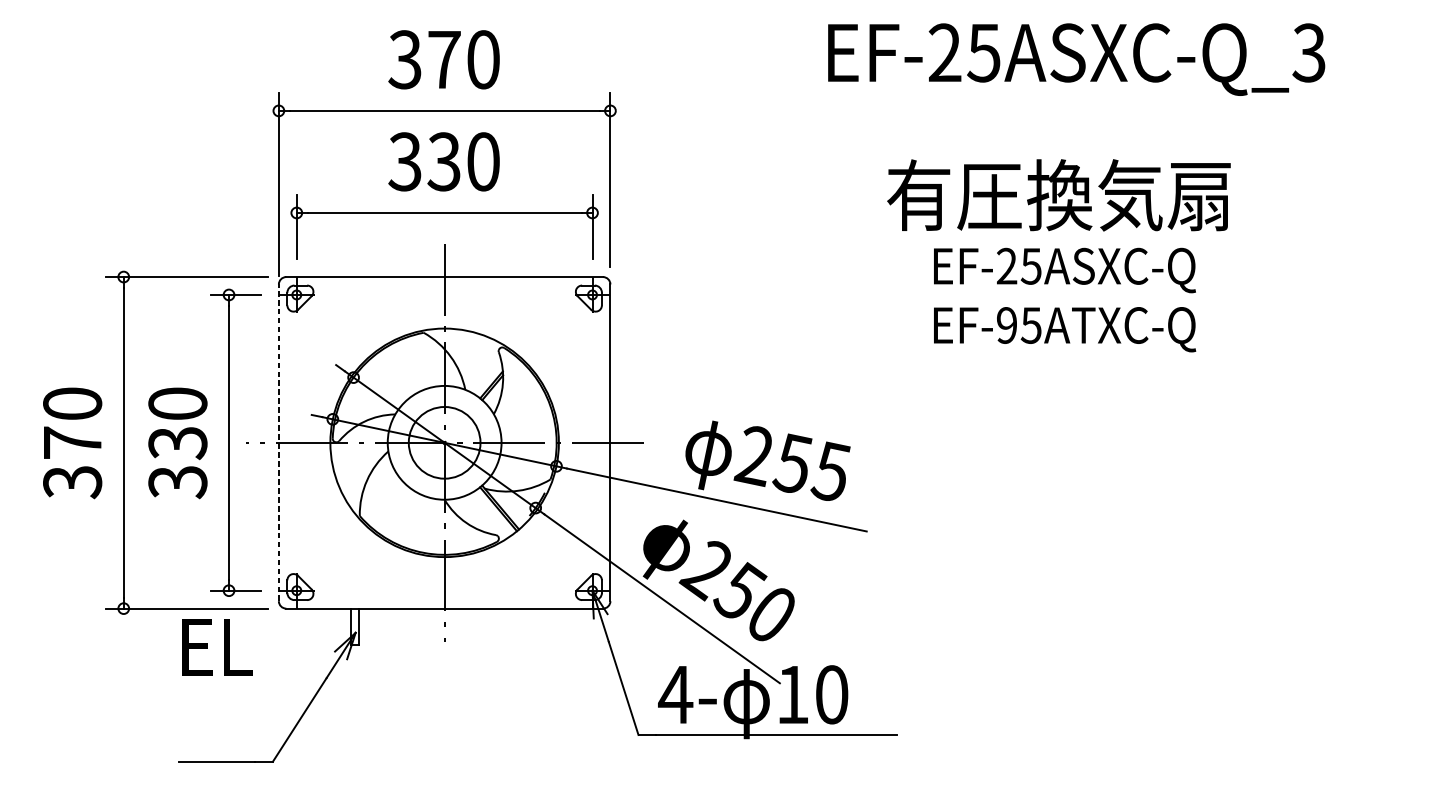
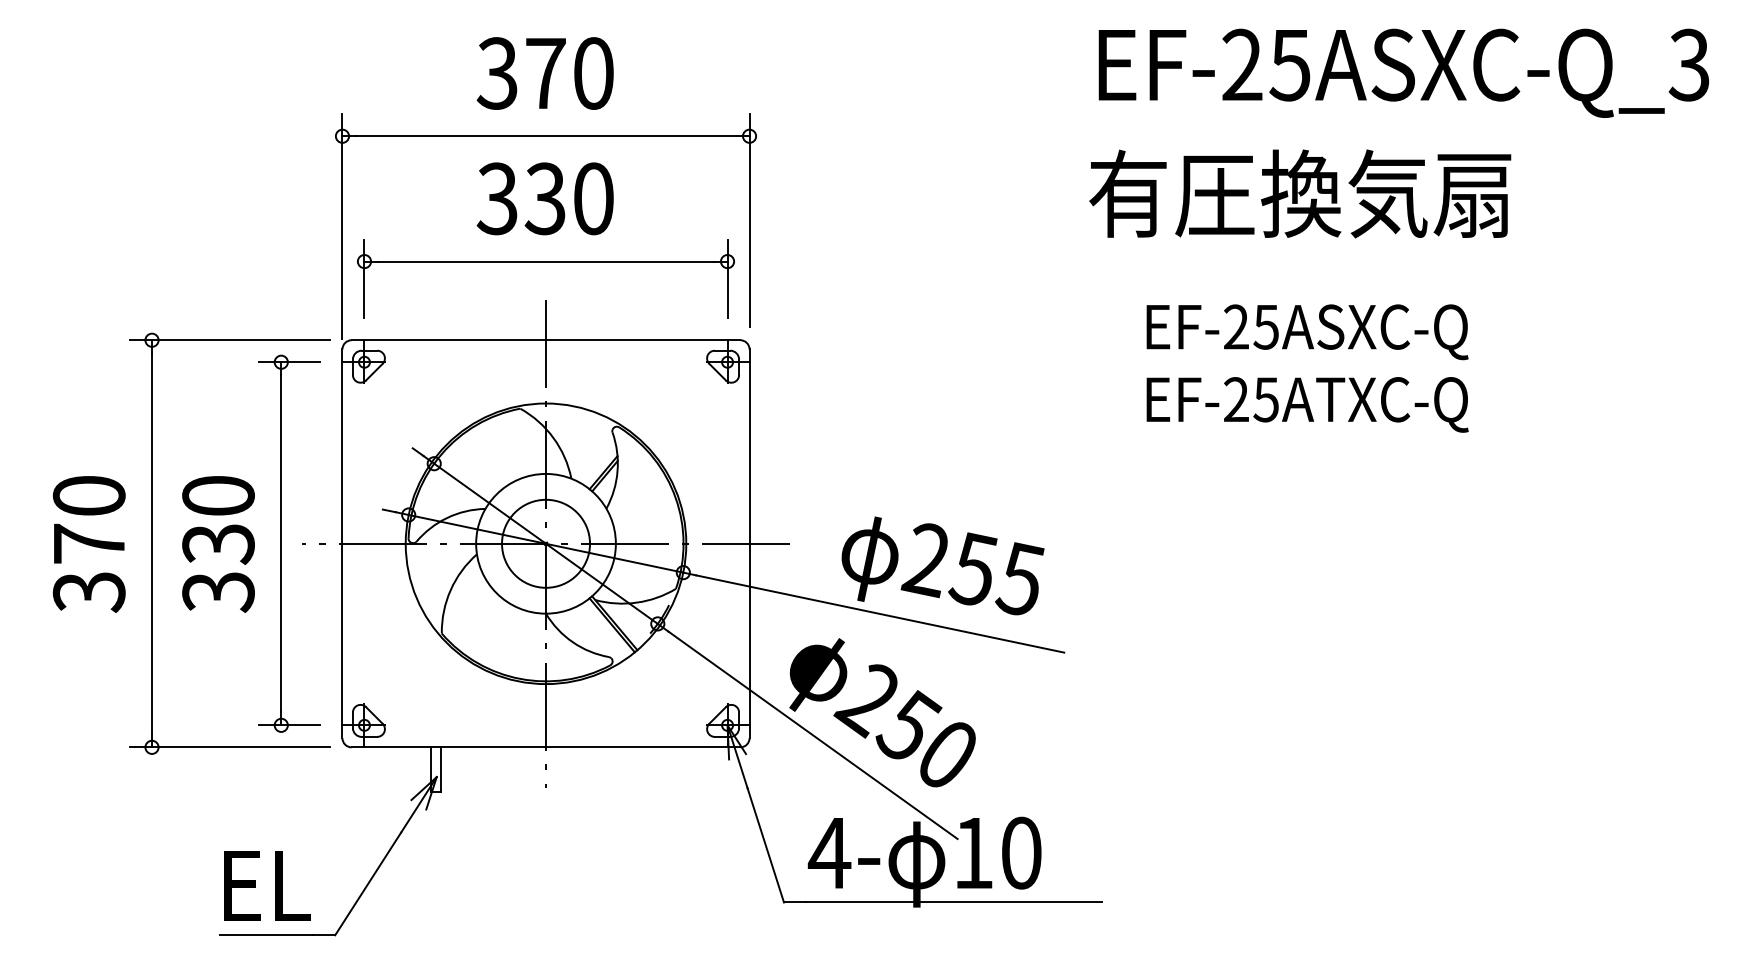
text: (1076, 58) -> (1403, 72), moved
text: (1059, 194) -> (1300, 193), moved
text: (1007, 325) -> (1236, 399), EF-95ATXC-Q -> EF-25ATXC-Q
line: (278, 442) -> (342, 543), dashed -> solid
text: (217, 647) -> (267, 885), moved

